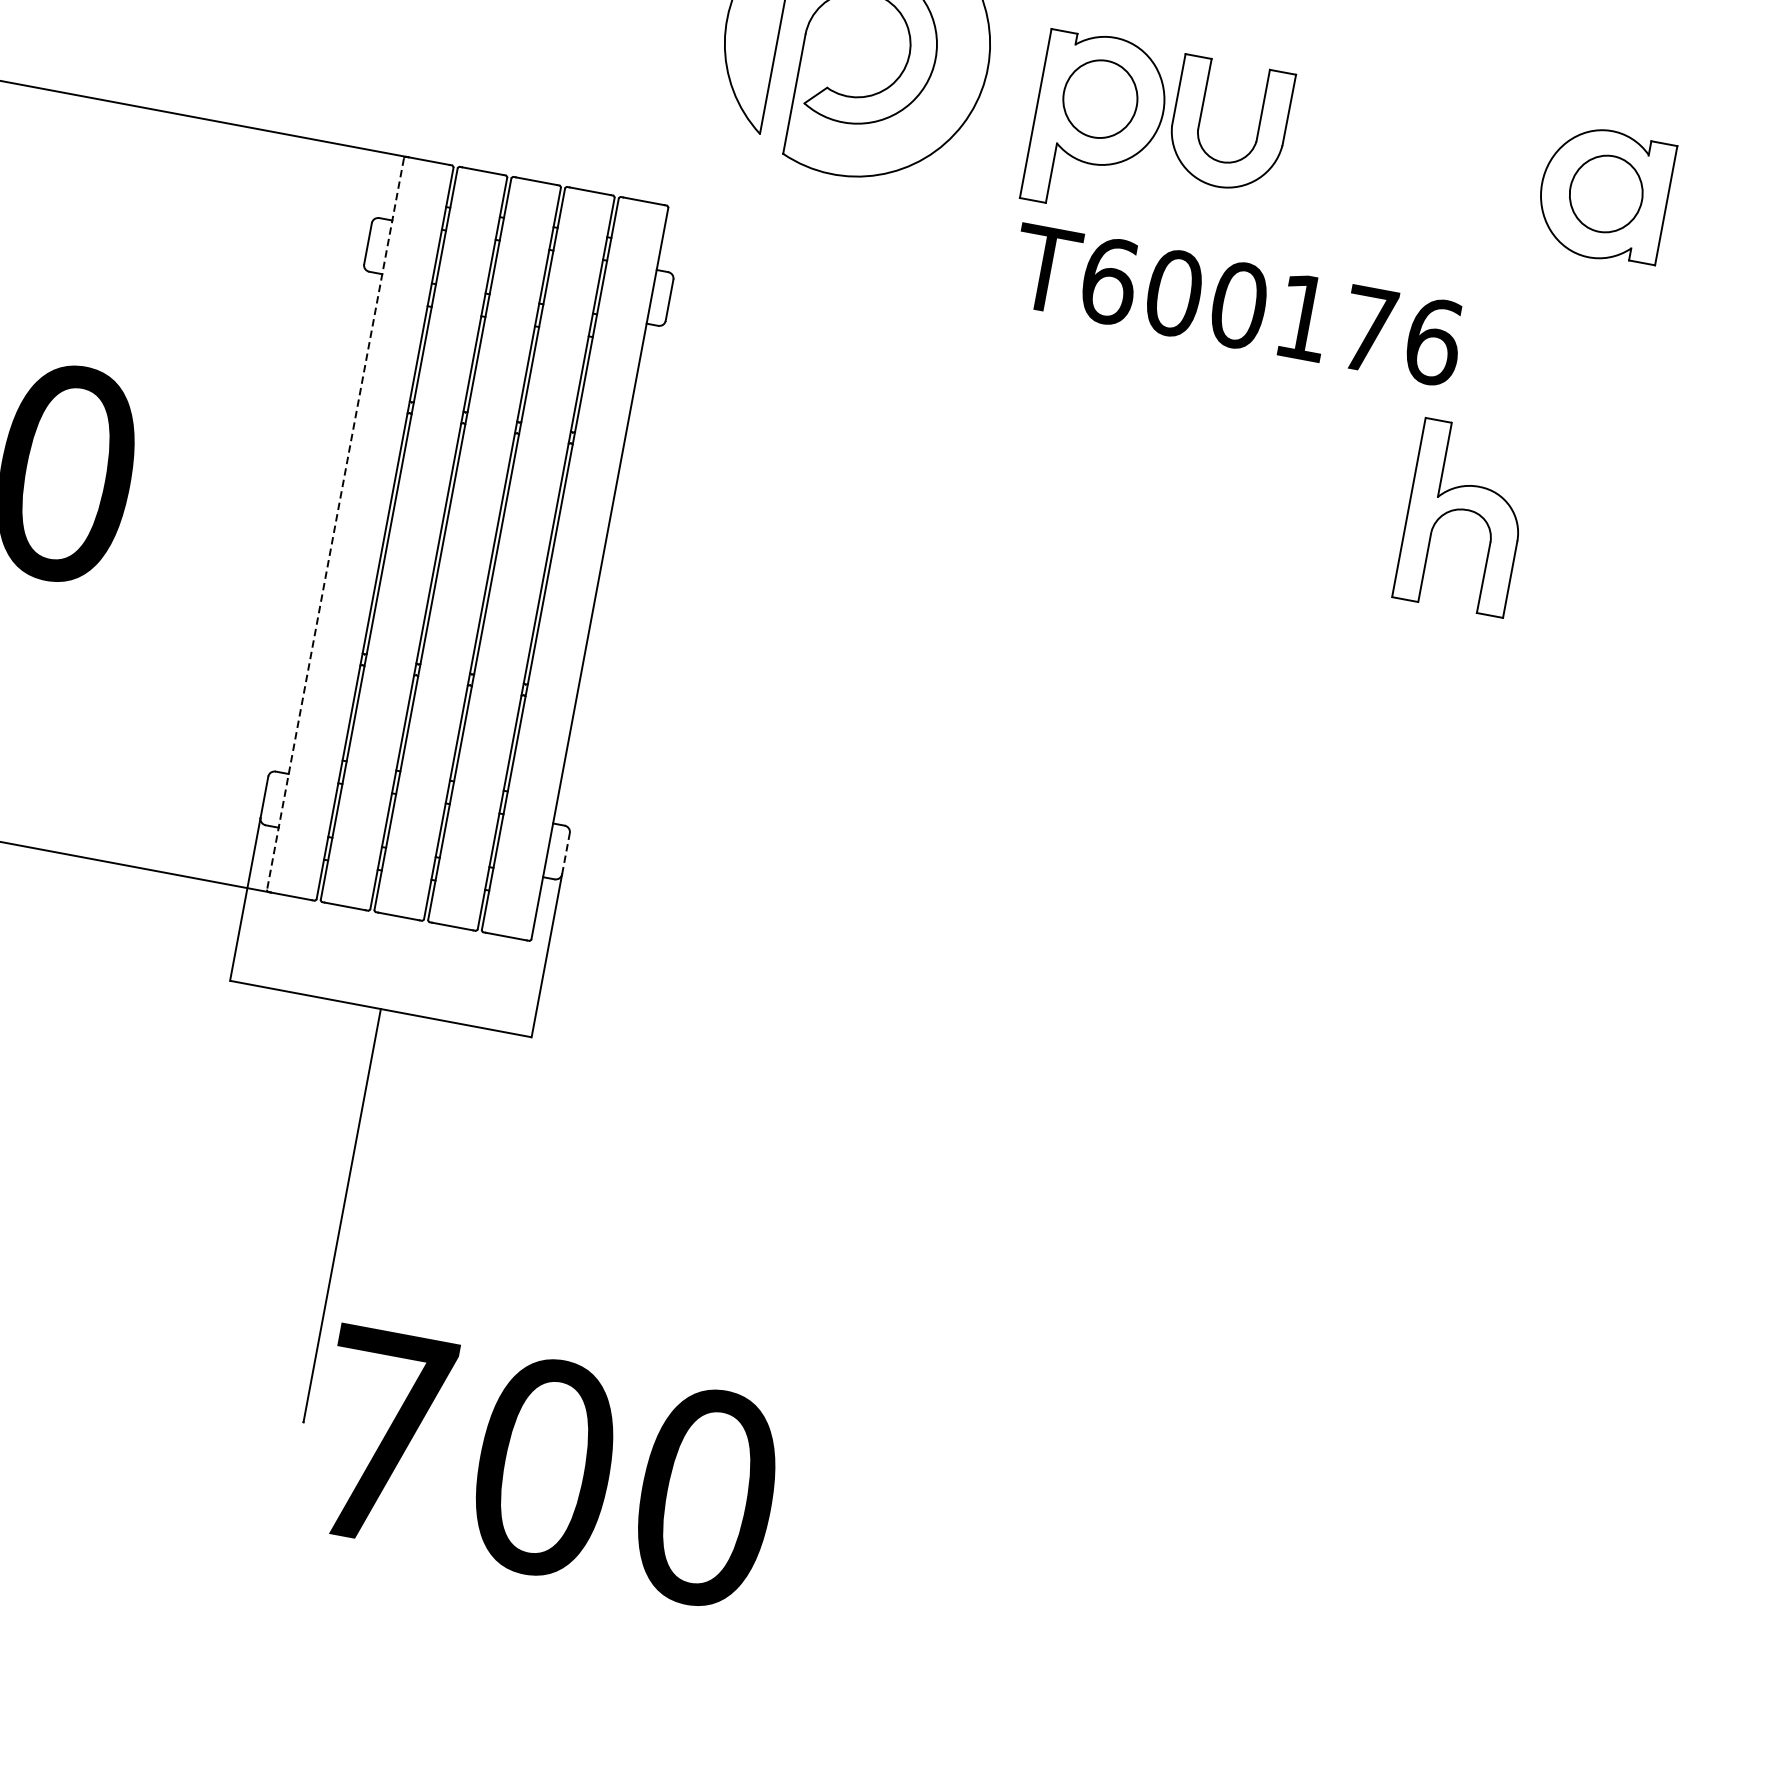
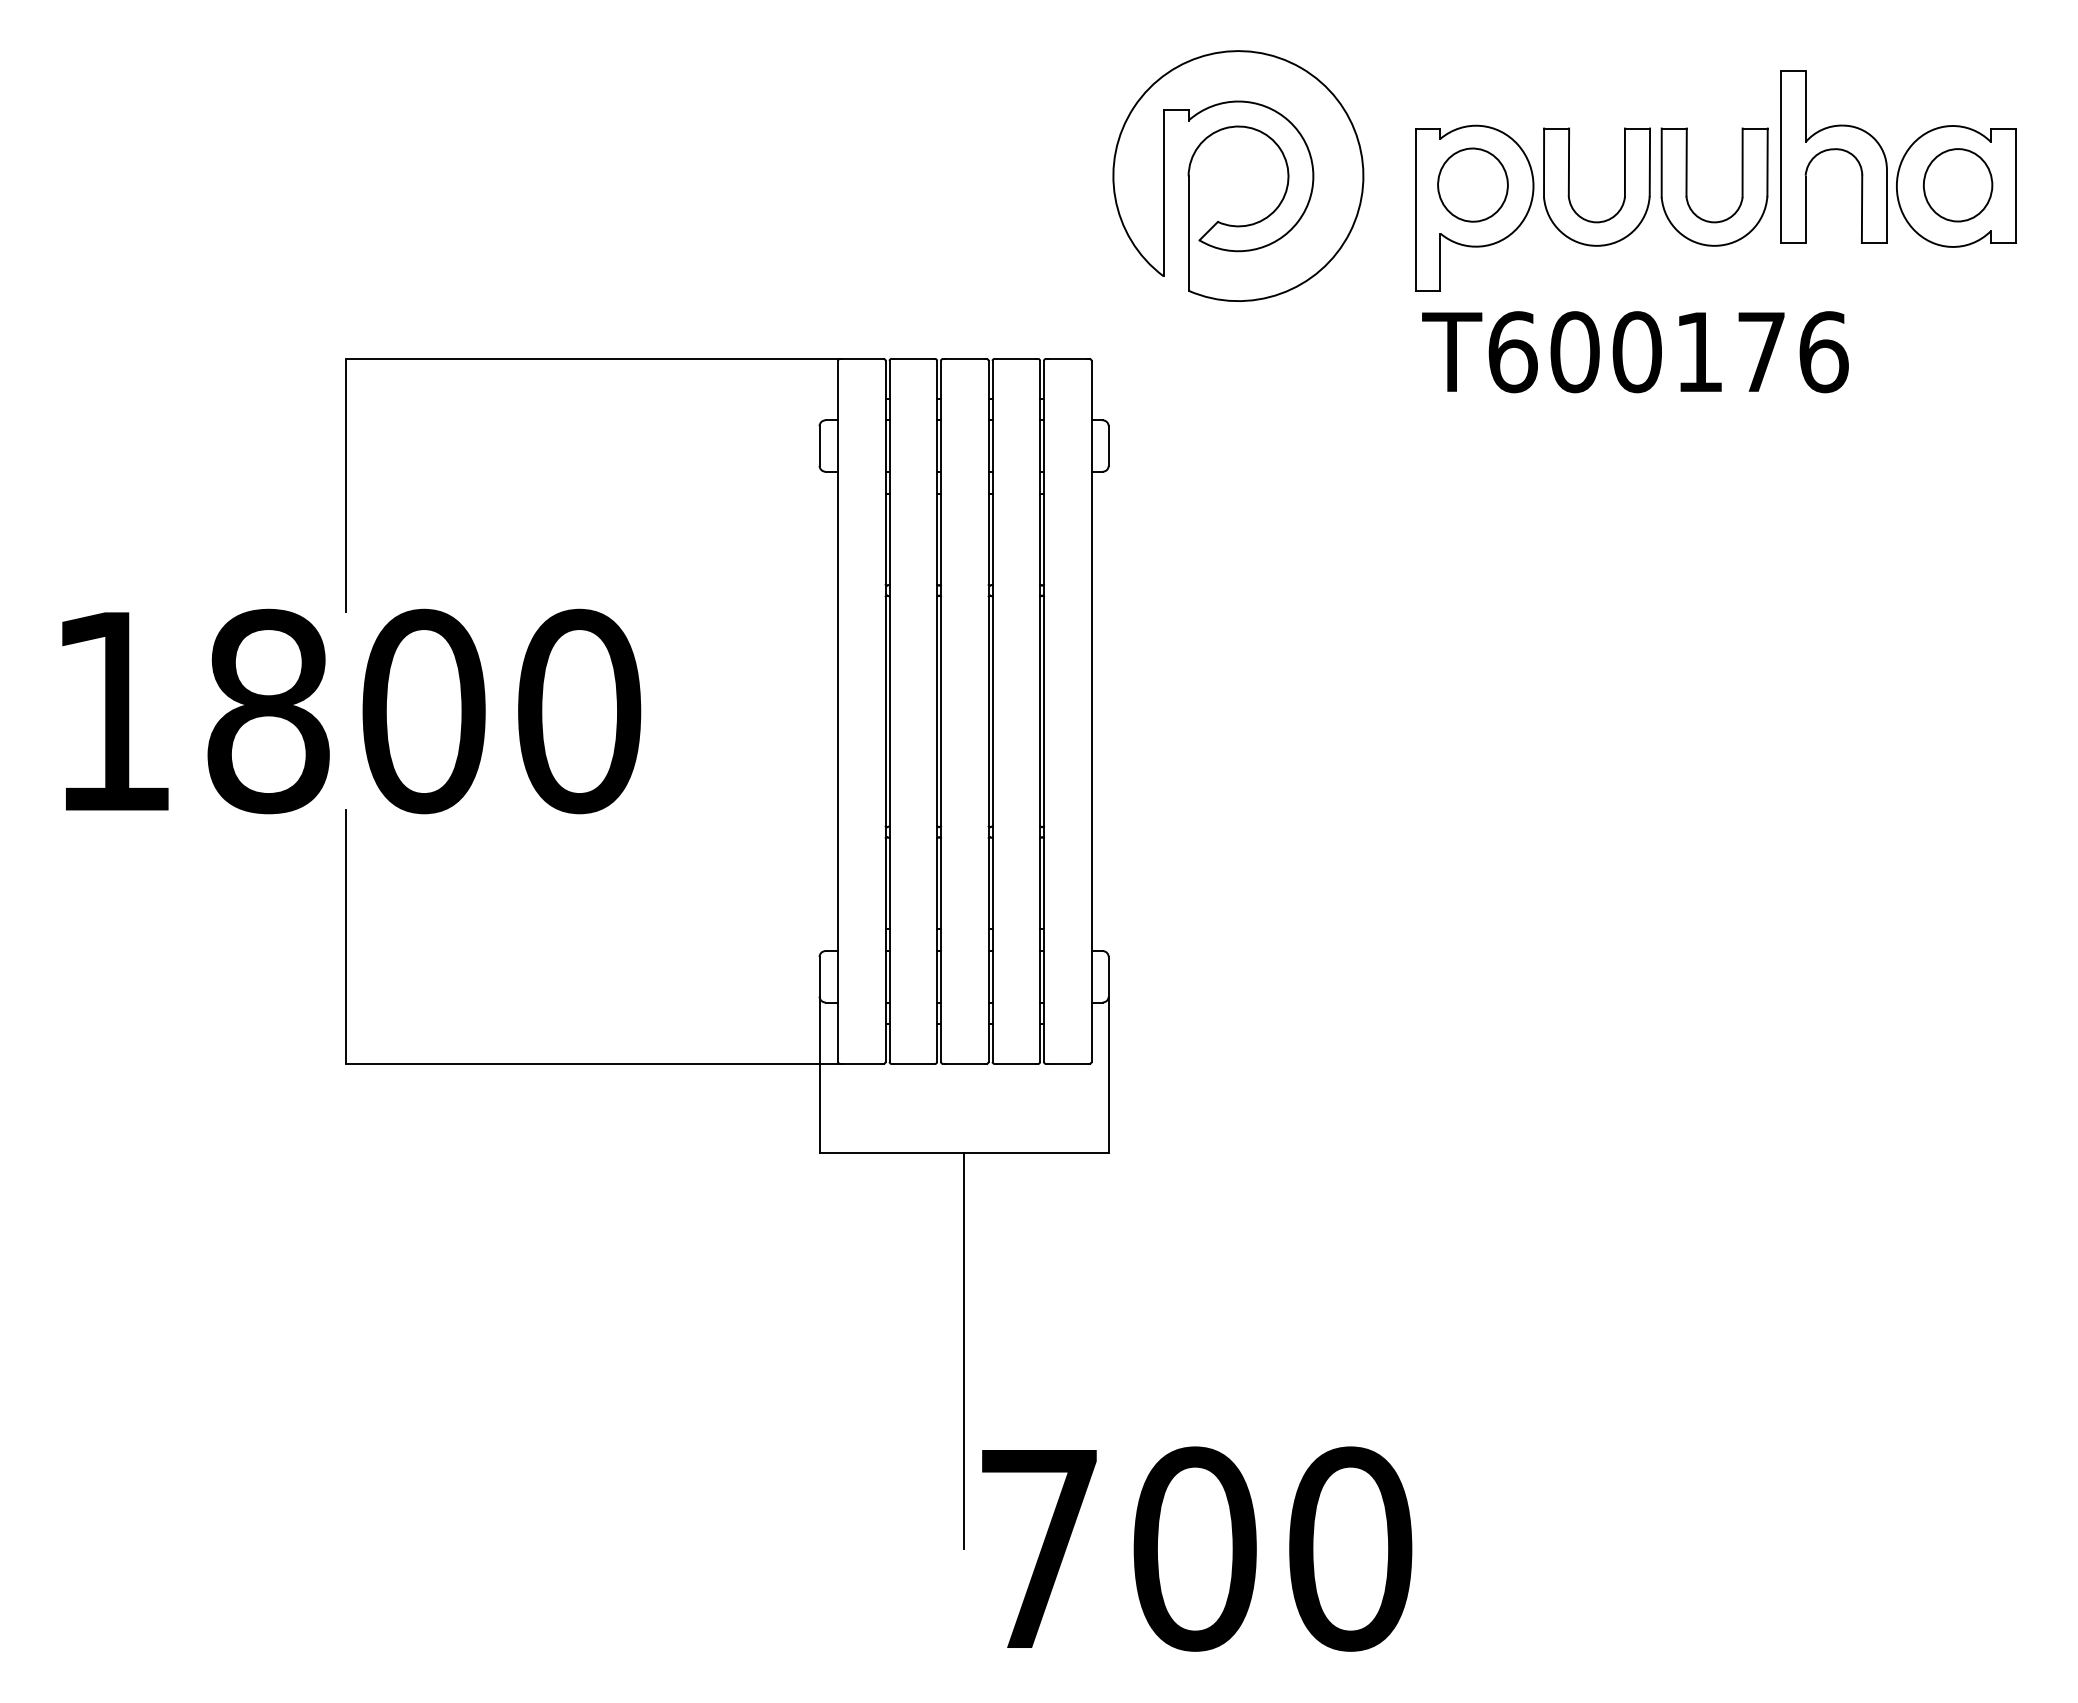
part: (1323, 142) -> (1687, 186), added
part: (1464, 517) -> (1833, 156), moved
line: (335, 524) -> (838, 711), dashed -> solid
line: (565, 853) -> (1108, 976), dashed -> solid

